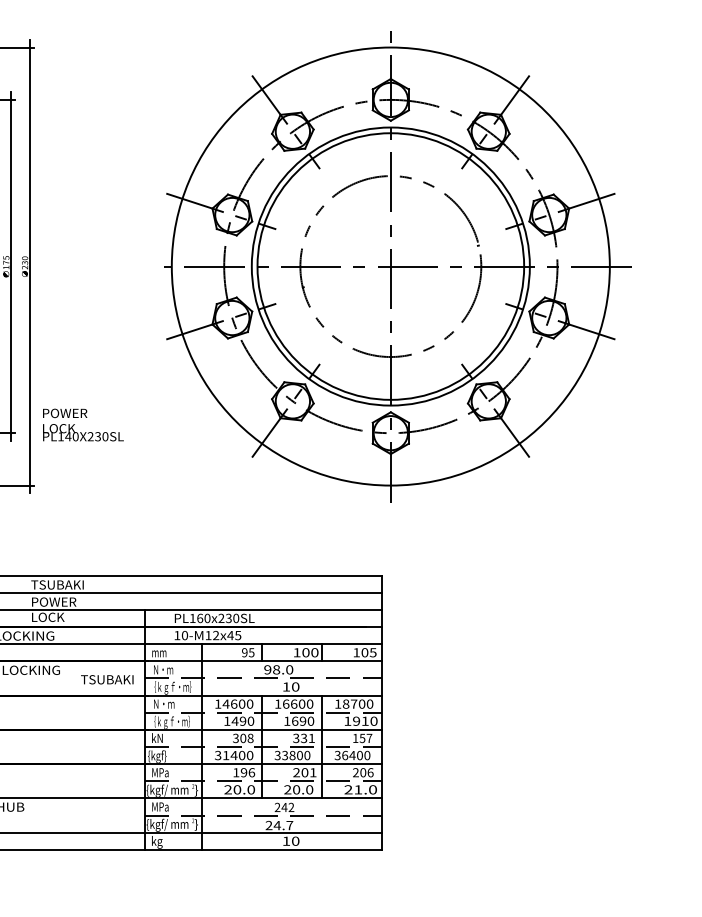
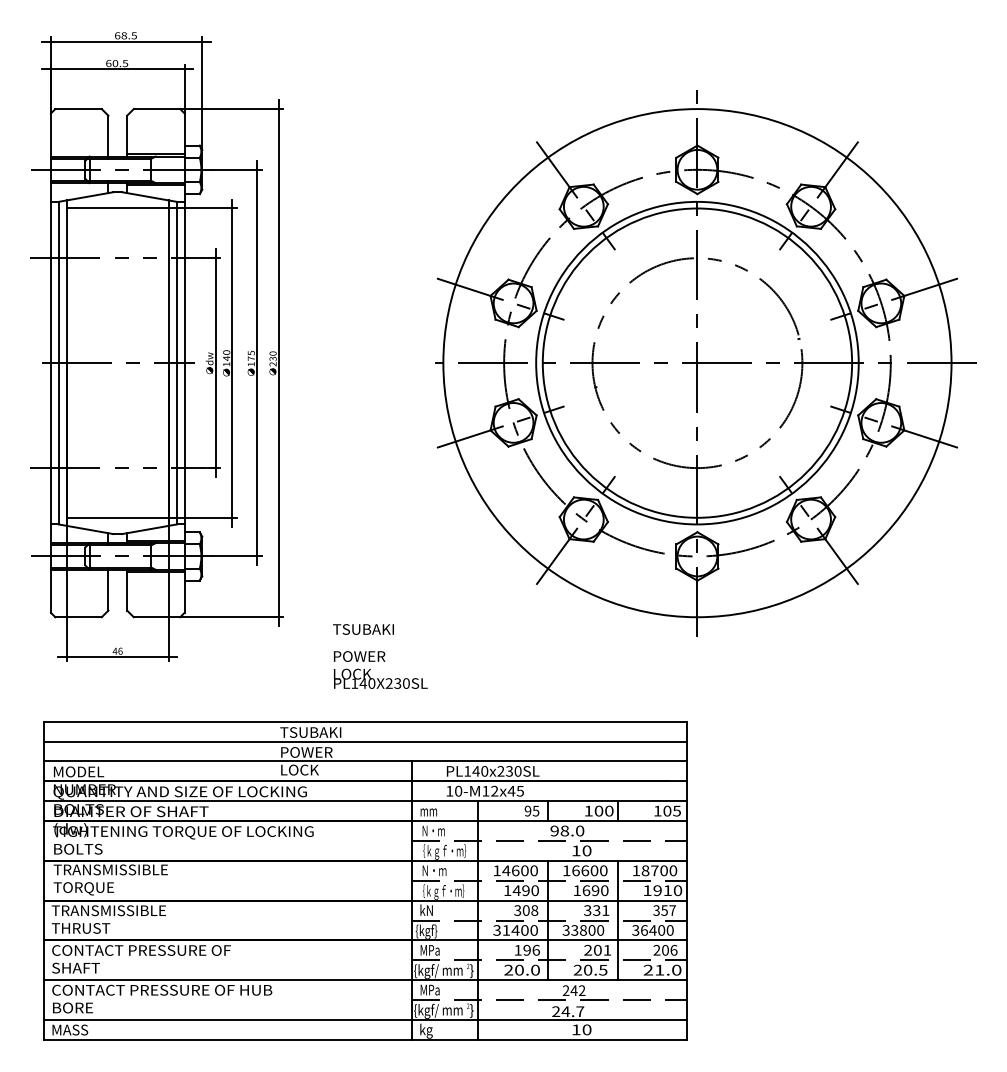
text: (83, 424) -> (380, 669), moved
text: (199, 618) -> (475, 771), PL160x230SL -> PL140x230SL
text: (107, 679) -> (363, 629), moved
text: (355, 738) -> (656, 910), 157 -> 357
text: (309, 789) -> (603, 969), 20.0 -> 20.5

